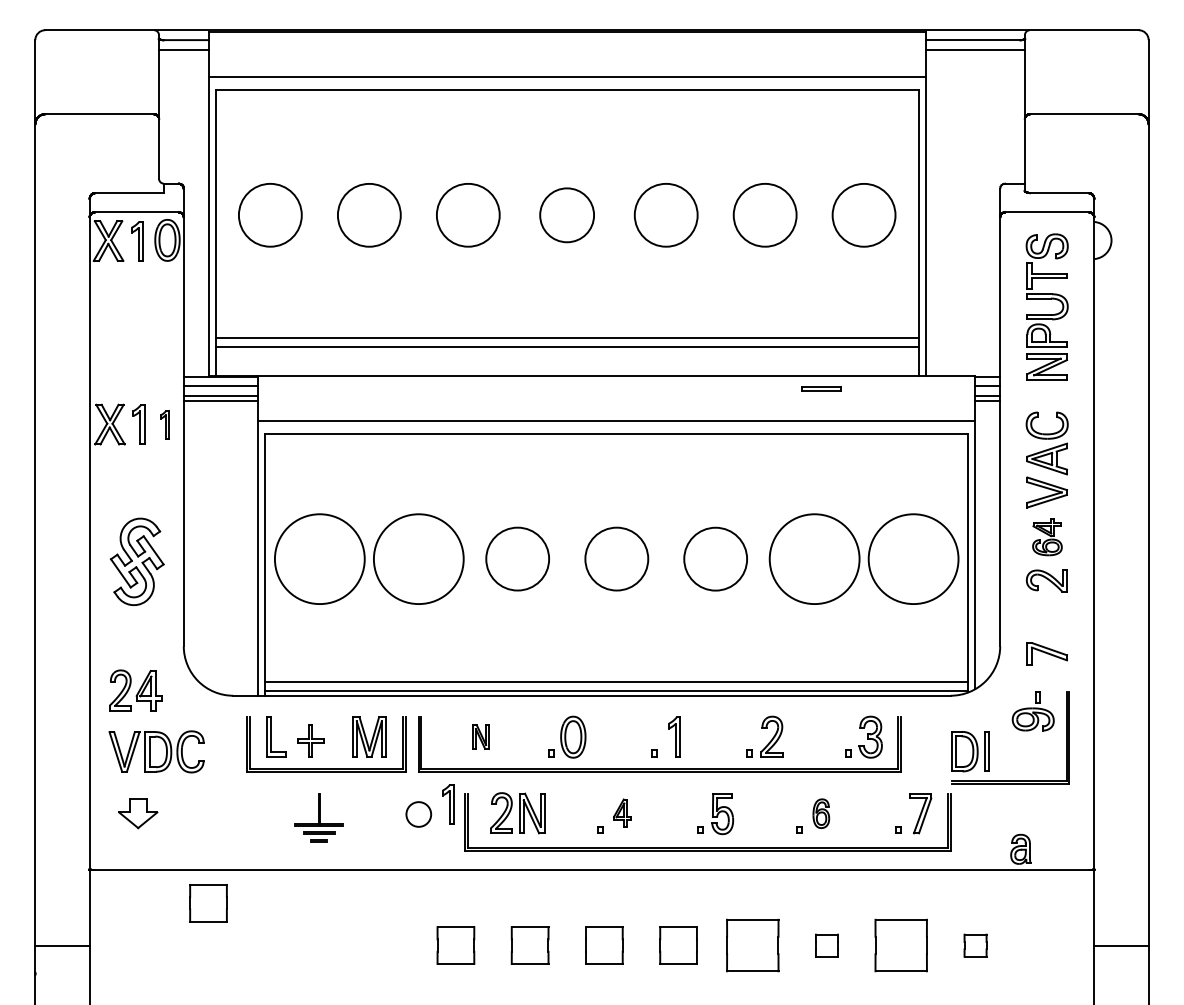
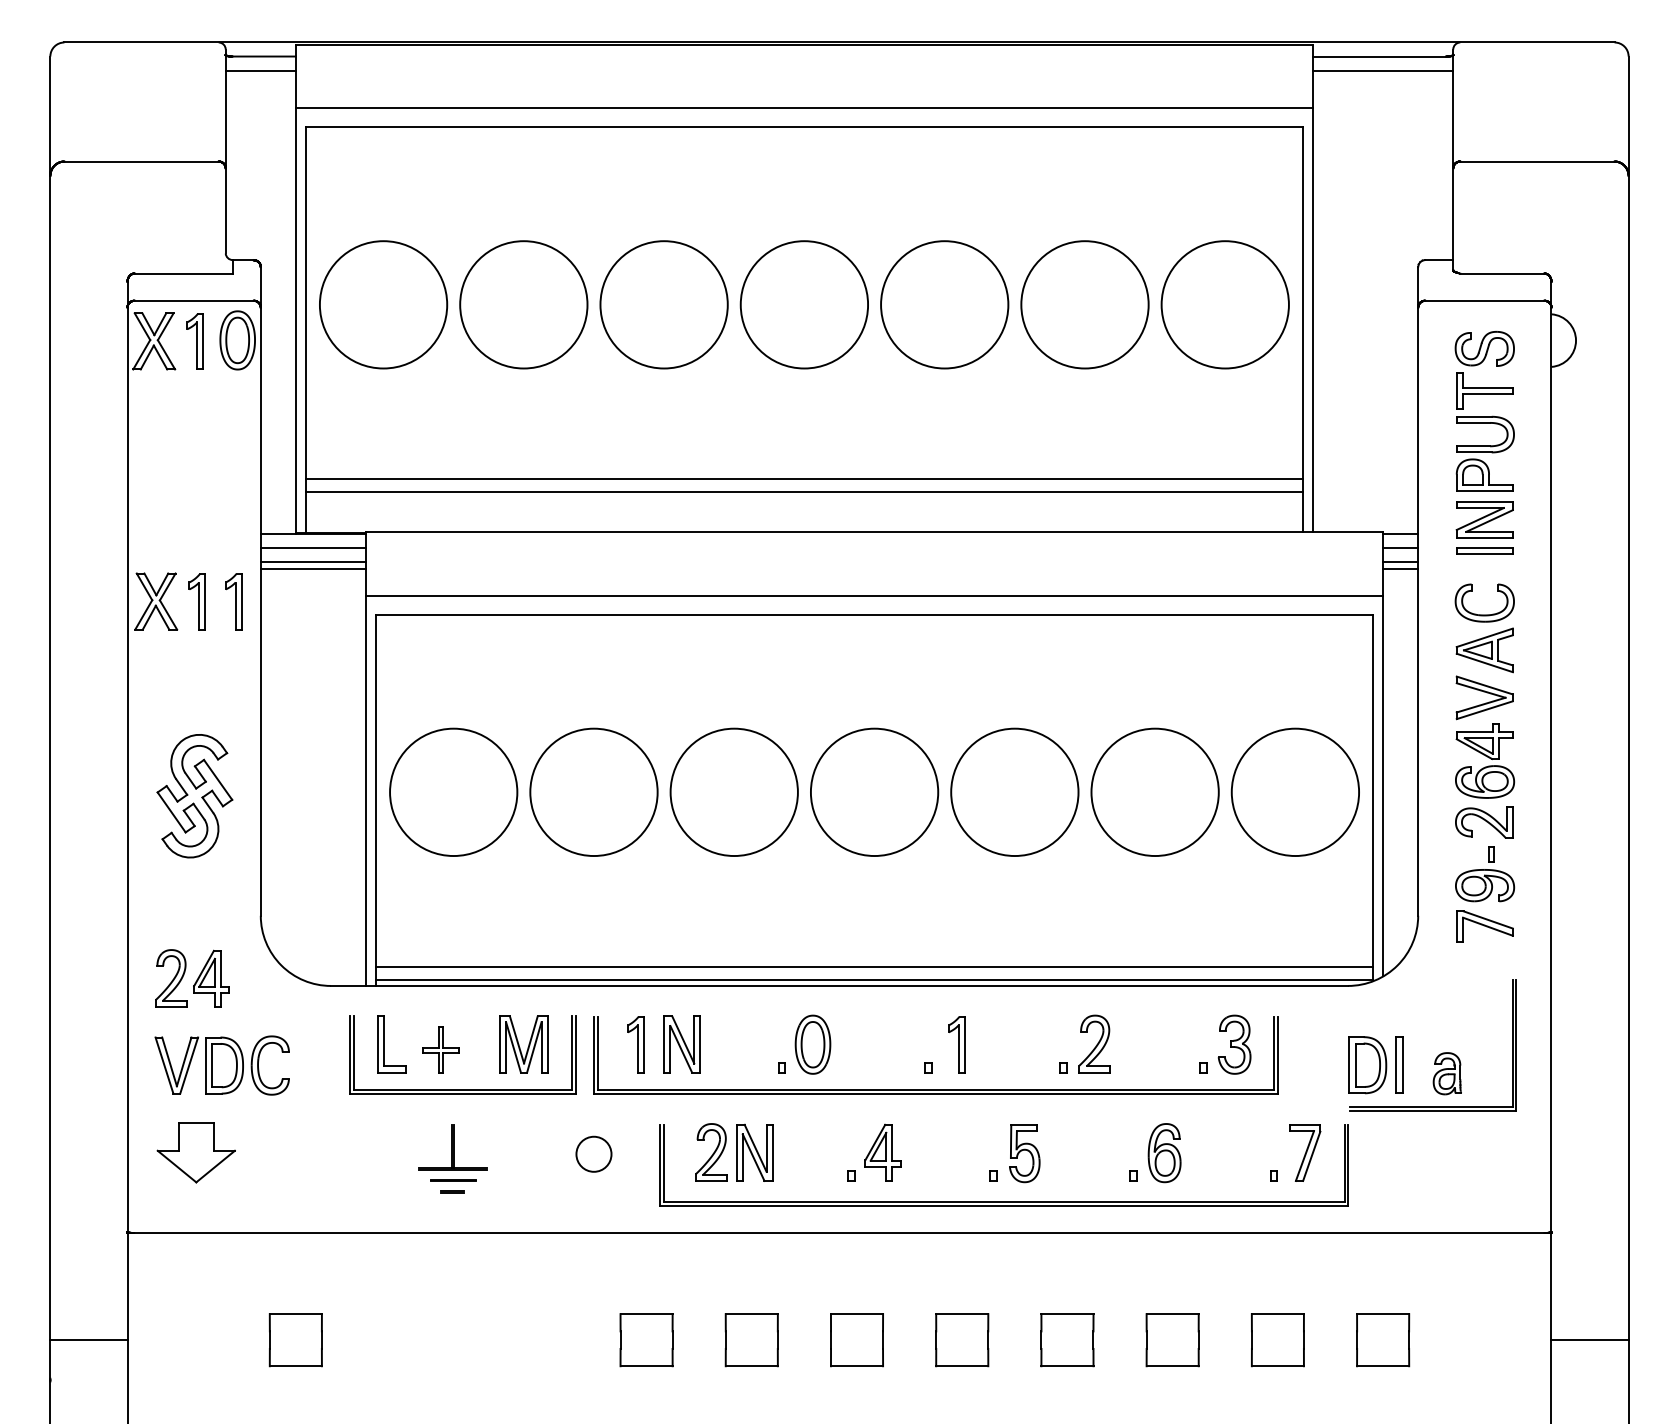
circle: (270, 215) -> (383, 304), size x1.43
circle: (369, 215) -> (523, 304), size x1.43
circle: (467, 215) -> (663, 304), size x1.43
circle: (566, 215) -> (803, 304), size x1.67
circle: (666, 215) -> (944, 304), size x1.43
circle: (764, 215) -> (1084, 304), size x1.43
circle: (863, 215) -> (1224, 304), size x1.43
part: (821, 388) -> (1484, 550), moved
part: (164, 424) -> (233, 601), size x1.43
part: (1047, 536) -> (1485, 760), size x1.43
circle: (517, 558) -> (733, 791), size x1.43
circle: (616, 558) -> (874, 791), size x1.43
circle: (715, 559) -> (1014, 792), size x1.43
part: (1033, 711) -> (1485, 874), moved
part: (480, 737) -> (681, 1044), size x1.67
part: (448, 804) -> (635, 1044), moved
part: (137, 813) -> (195, 1152), size x1.43
part: (622, 813) -> (882, 1152), size x1.43
part: (821, 813) -> (1164, 1153), size x1.43
part: (1020, 849) -> (1446, 1073), moved
part: (208, 903) -> (295, 1340), moved
part: (752, 945) -> (1067, 1340), size x0.71
part: (826, 945) -> (1172, 1340), size x1.67
part: (900, 945) -> (1277, 1340), size x0.71
part: (975, 945) -> (1383, 1340), size x1.67

